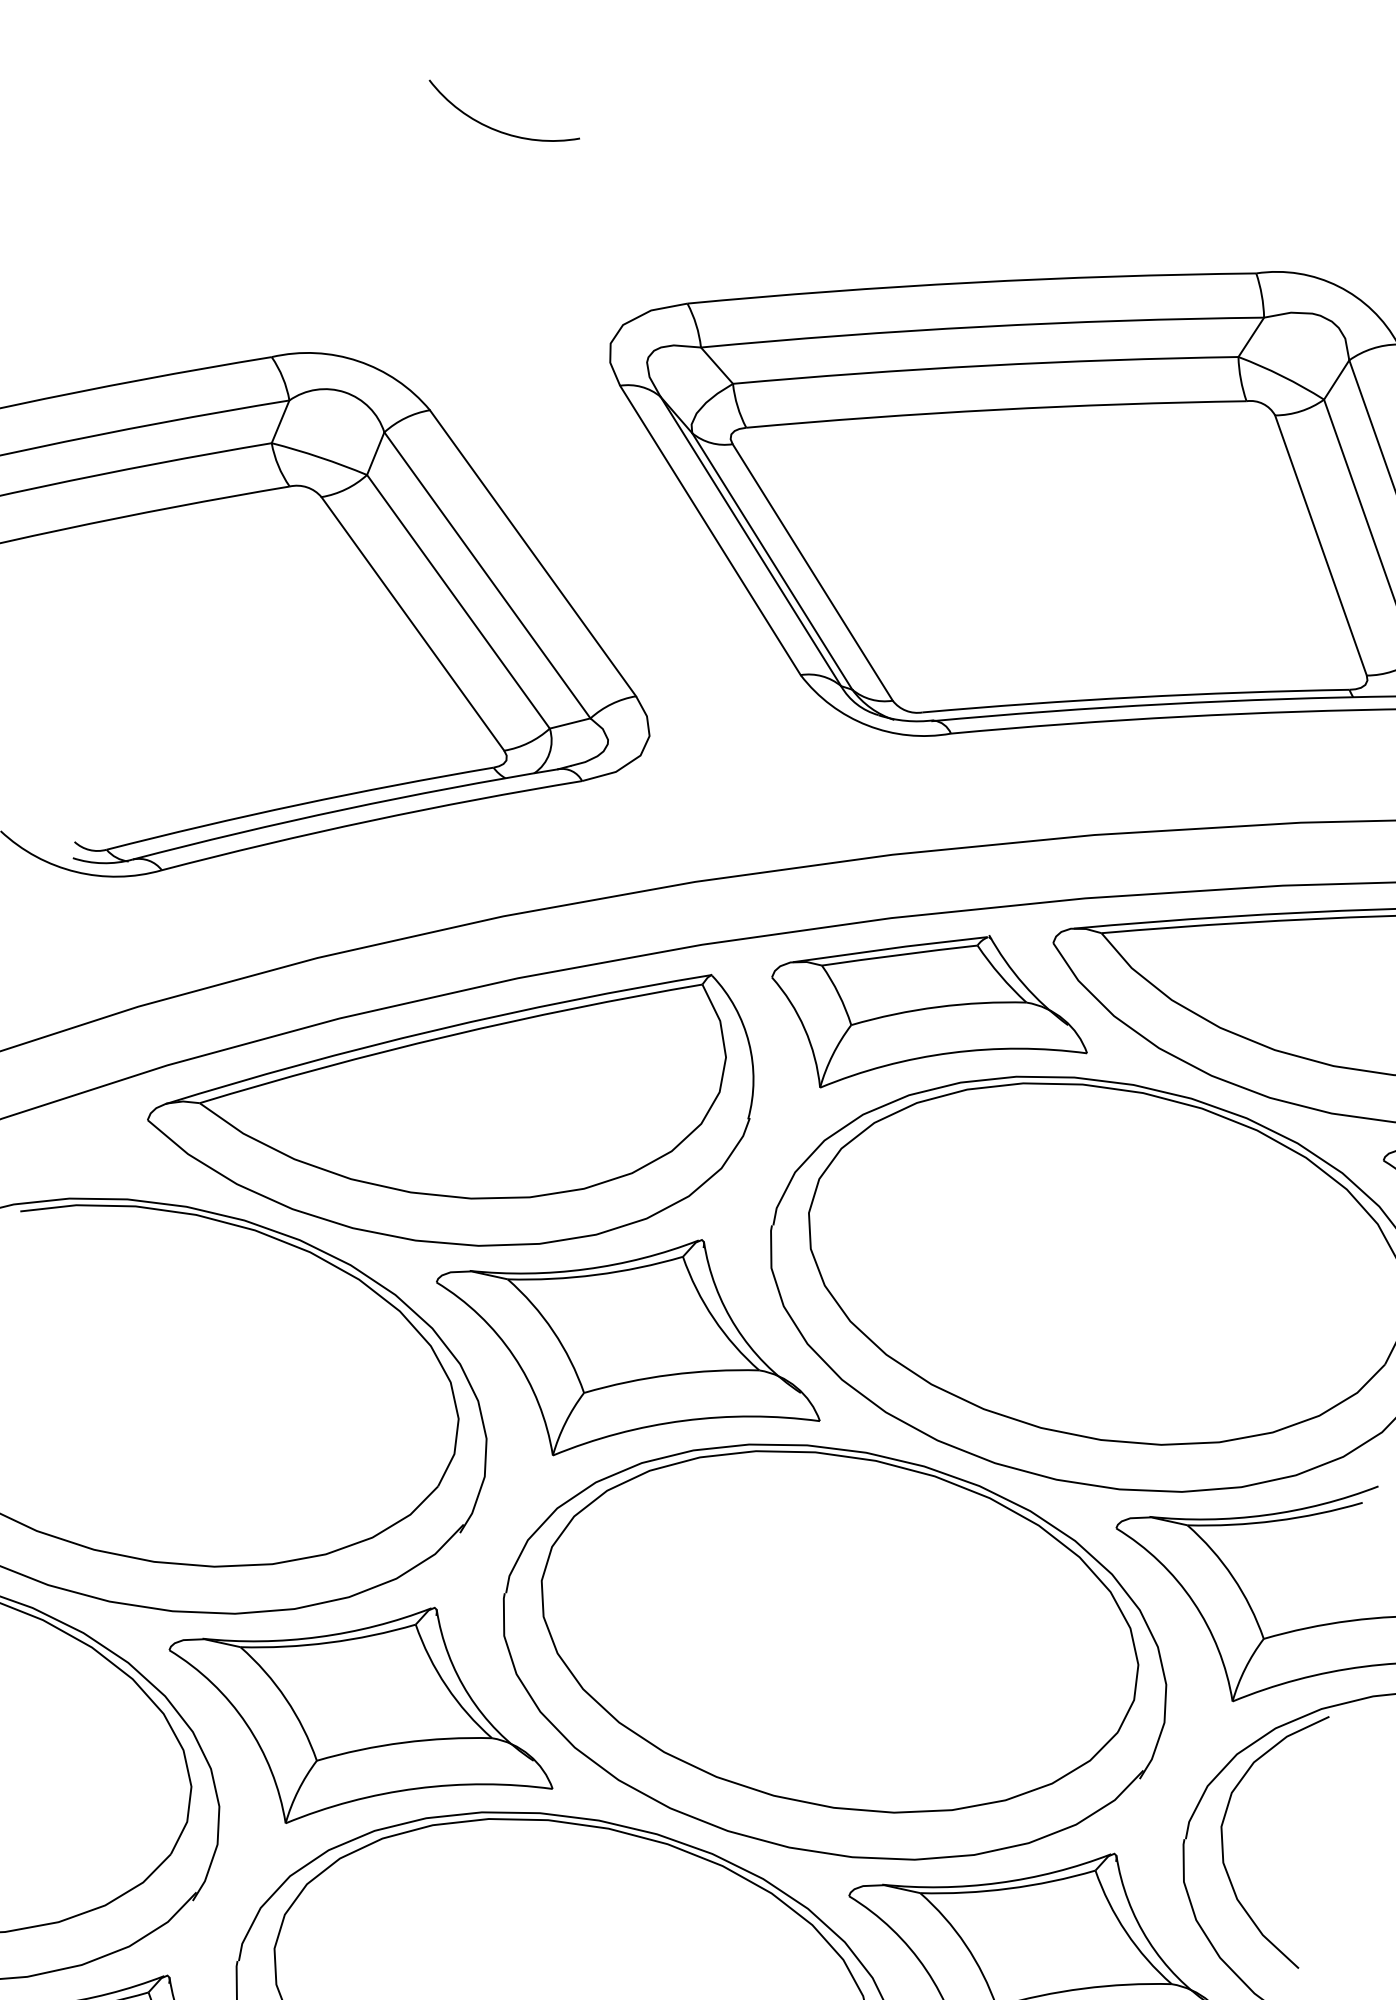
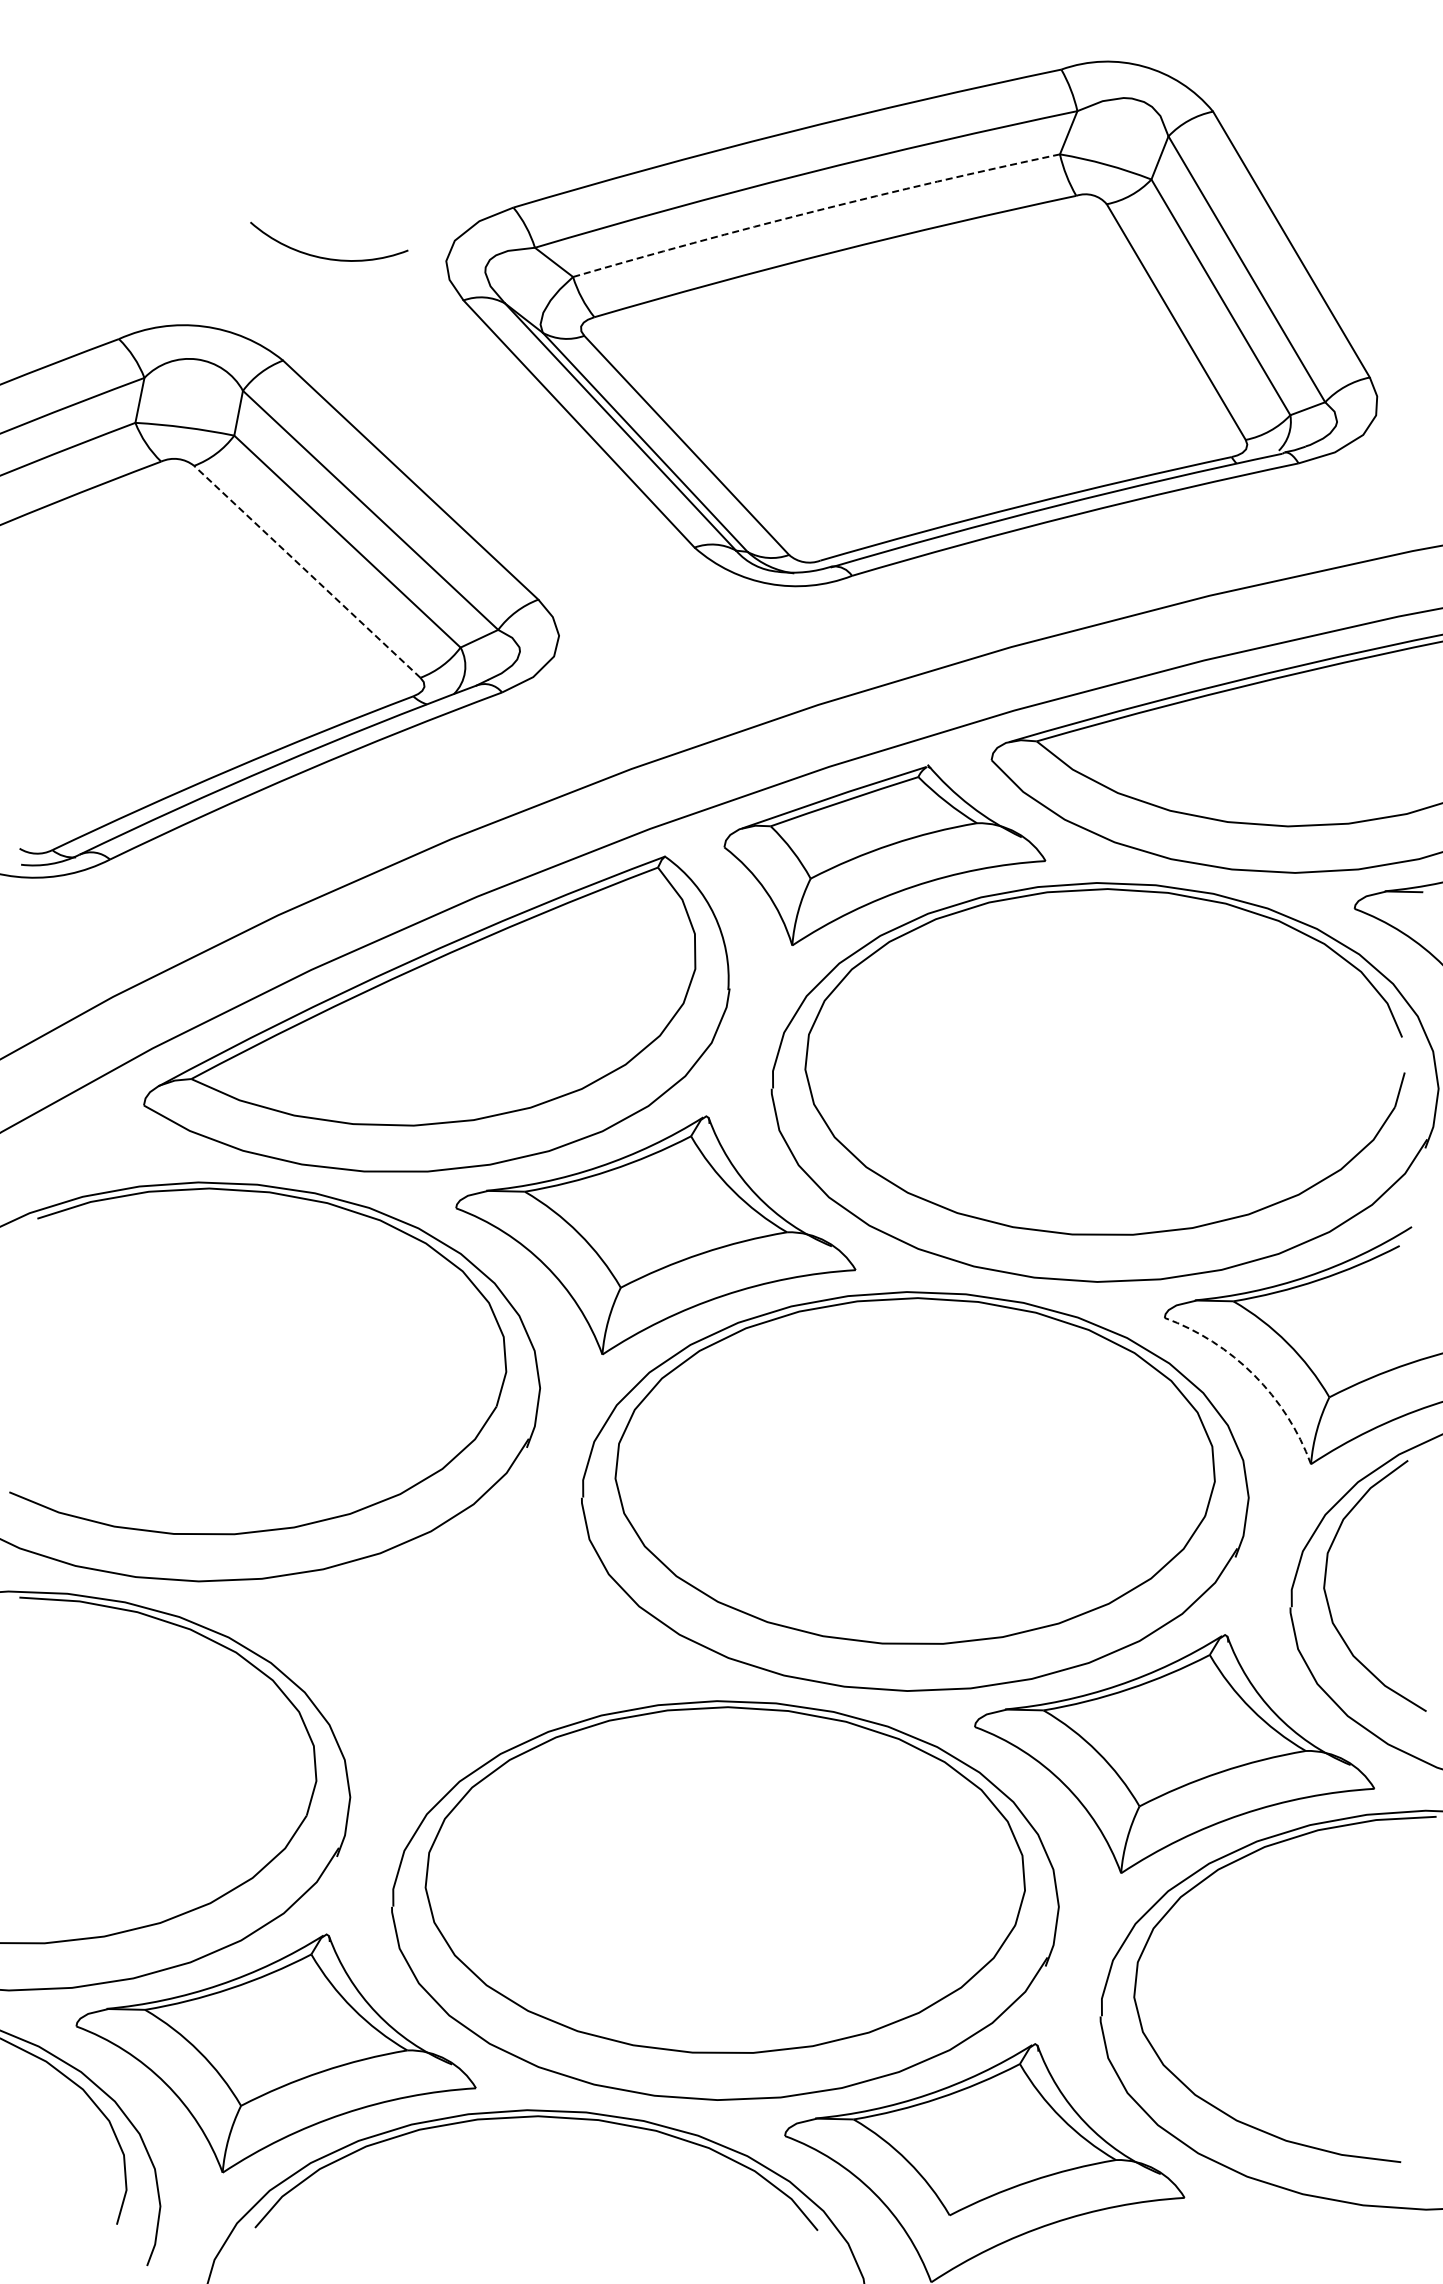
arc: (497, 129) -> (326, 257), moved
arc: (985, 366) -> (815, 211), solid -> dashed
line: (412, 623) -> (306, 571), solid -> dashed
arc: (1193, 1601) -> (1253, 1374), solid -> dashed
part: (361, 1715) -> (465, 1644), removed

